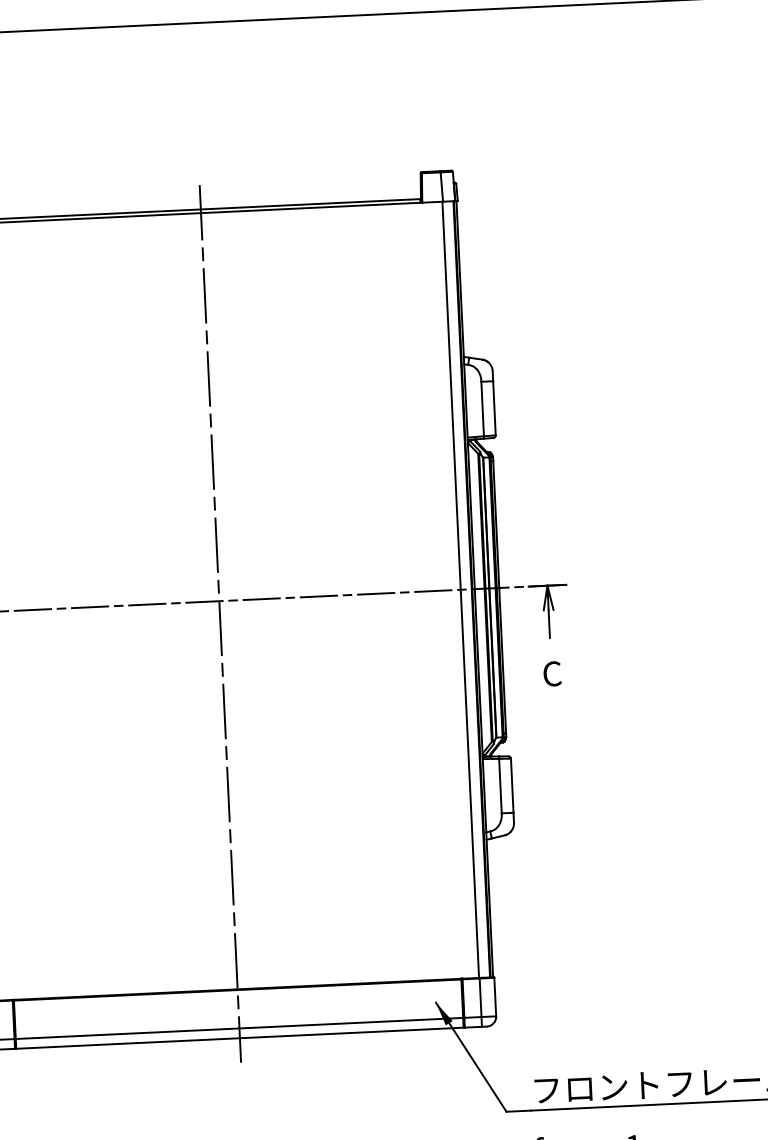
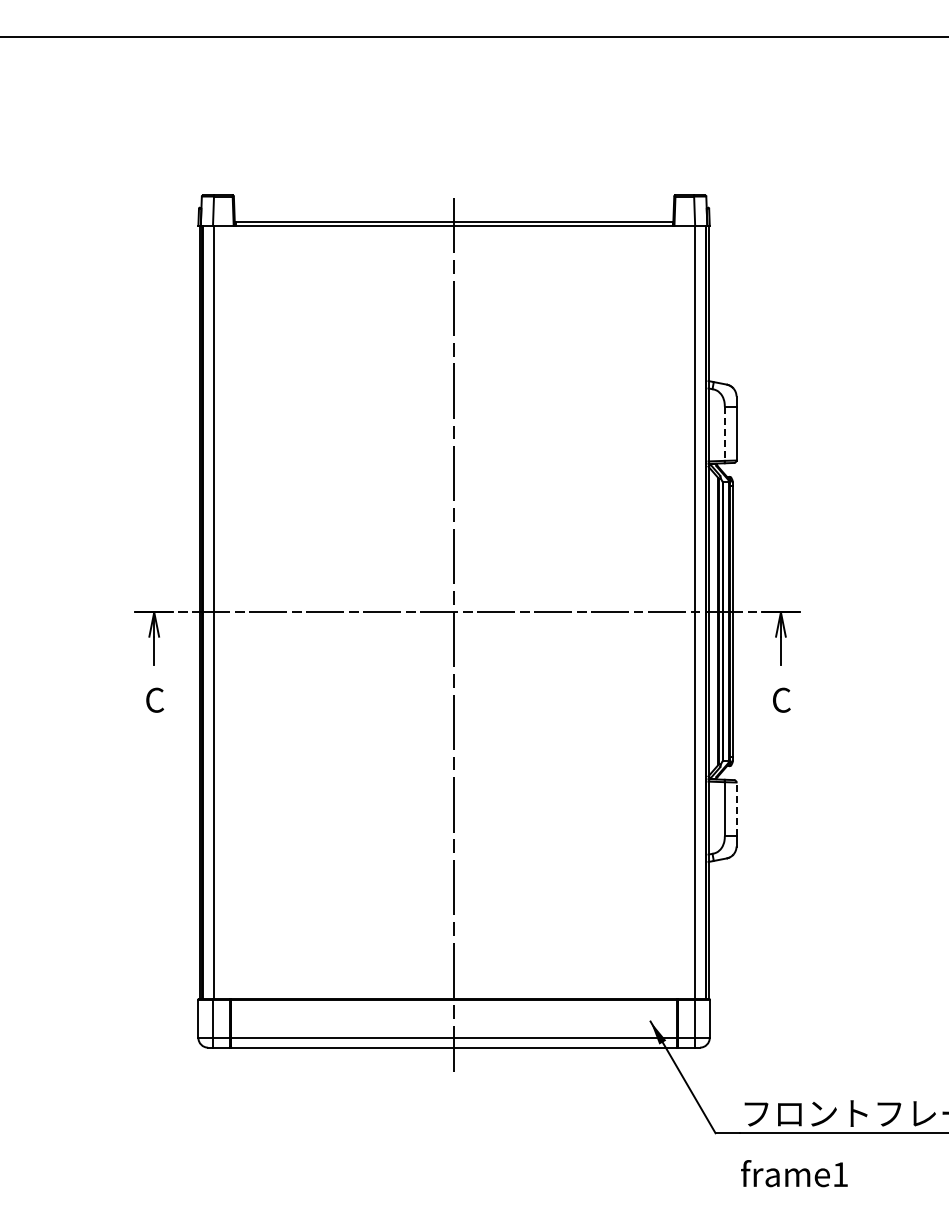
line: (482, 409) -> (724, 434), solid -> dashed
line: (512, 785) -> (736, 809), solid -> dashed

